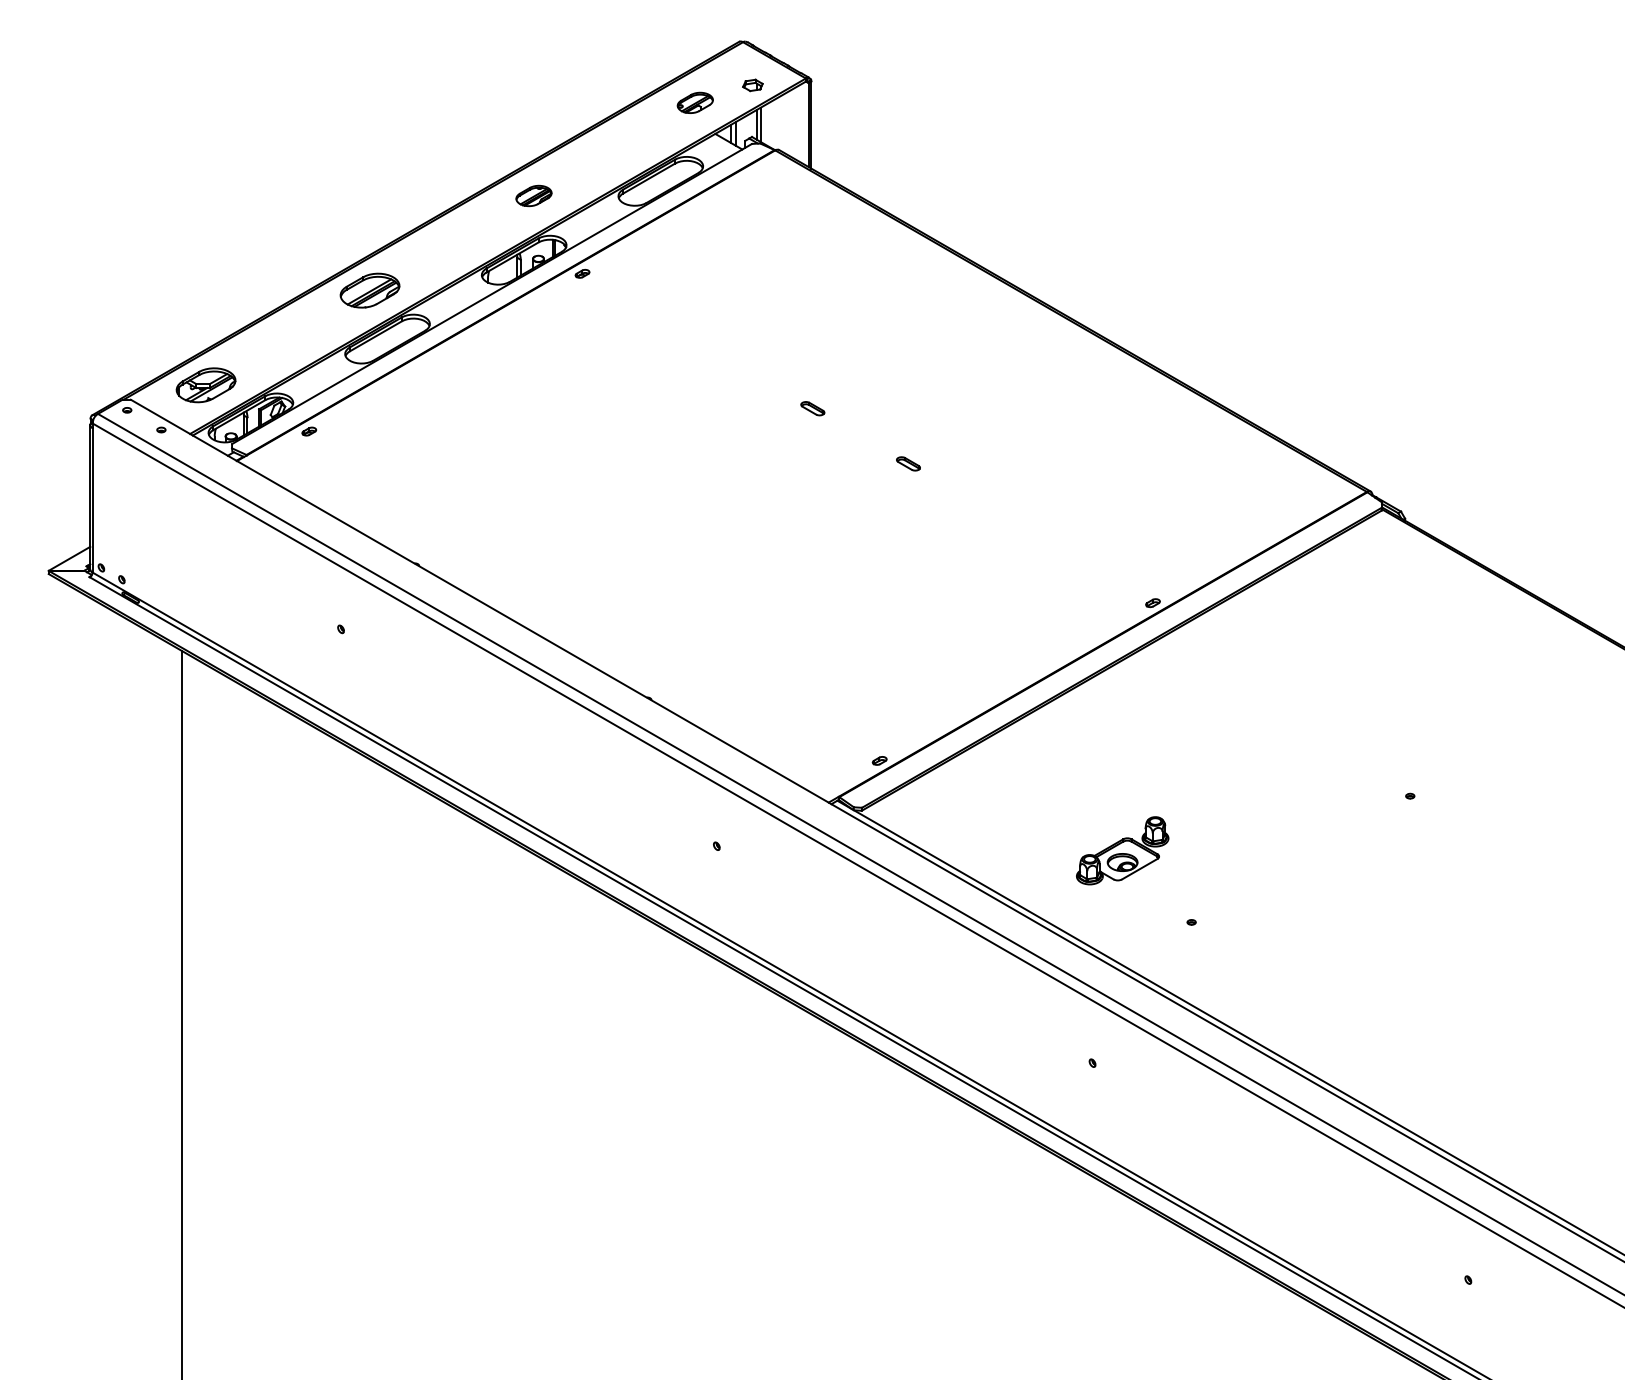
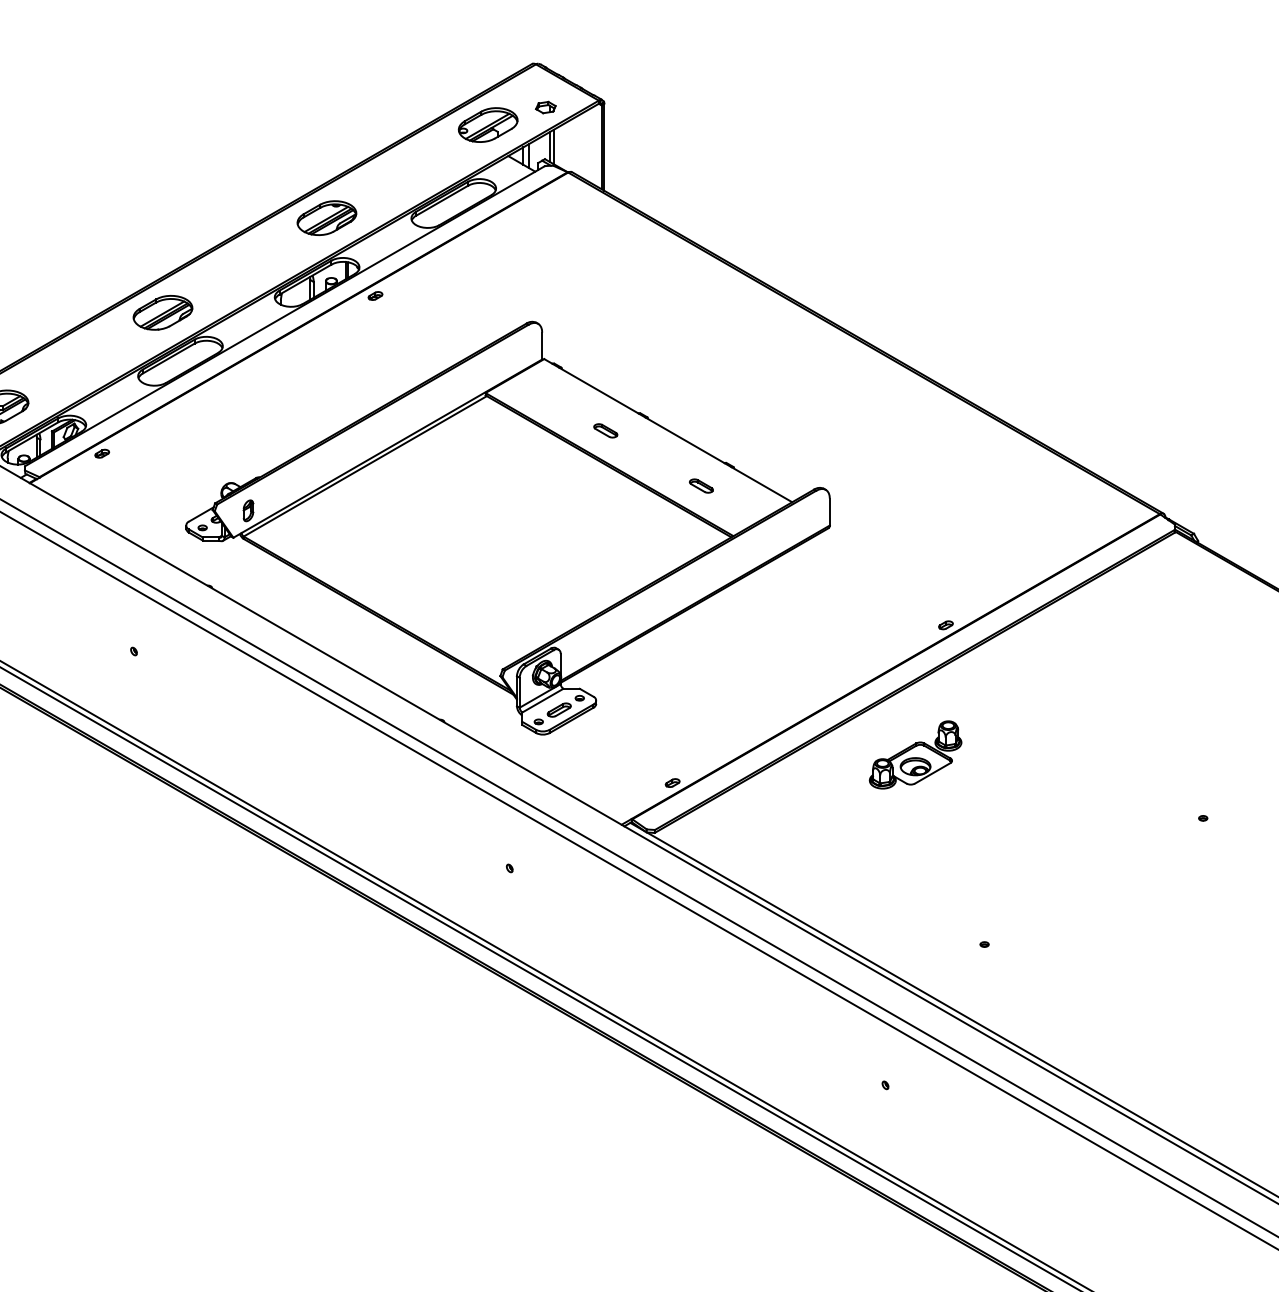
part: (695, 102) -> (488, 124), size x1.67
part: (533, 195) -> (326, 217), size x1.67
part: (714, 505) -> (507, 527), added
part: (1122, 850) -> (915, 754), moved

